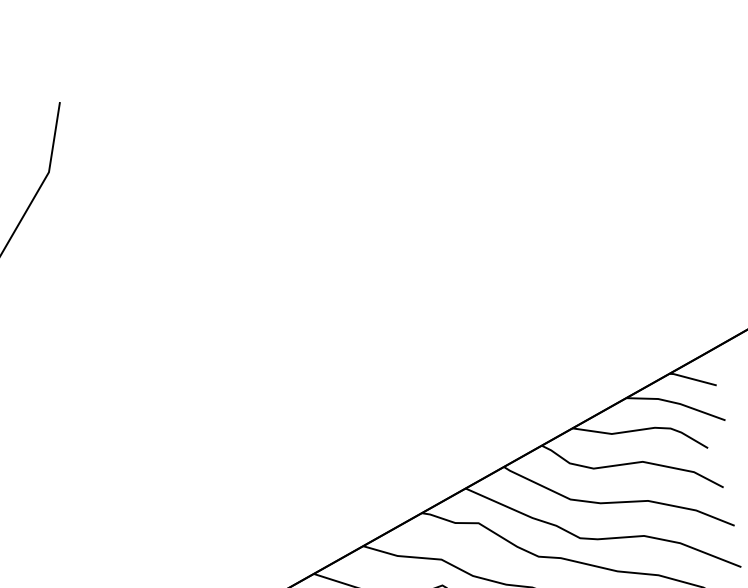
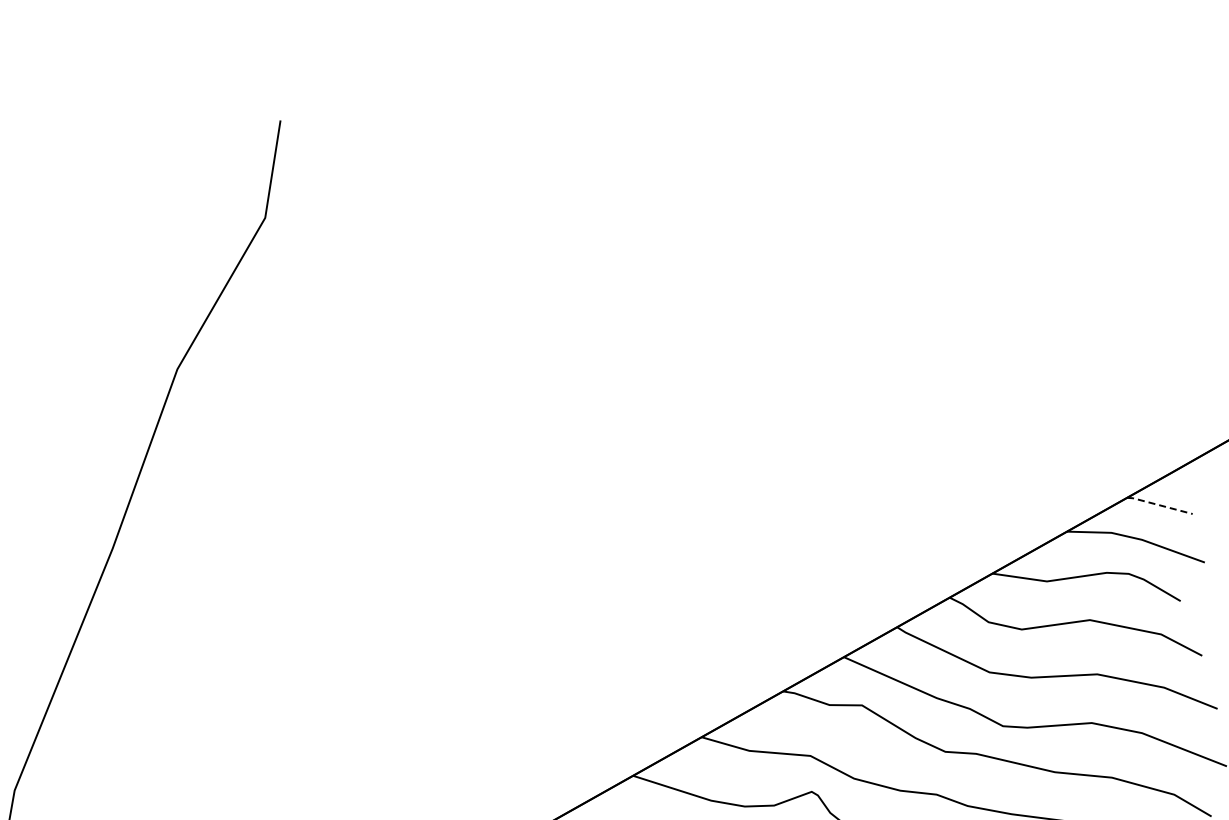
line: (692, 379) -> (1159, 505), solid -> dashed

